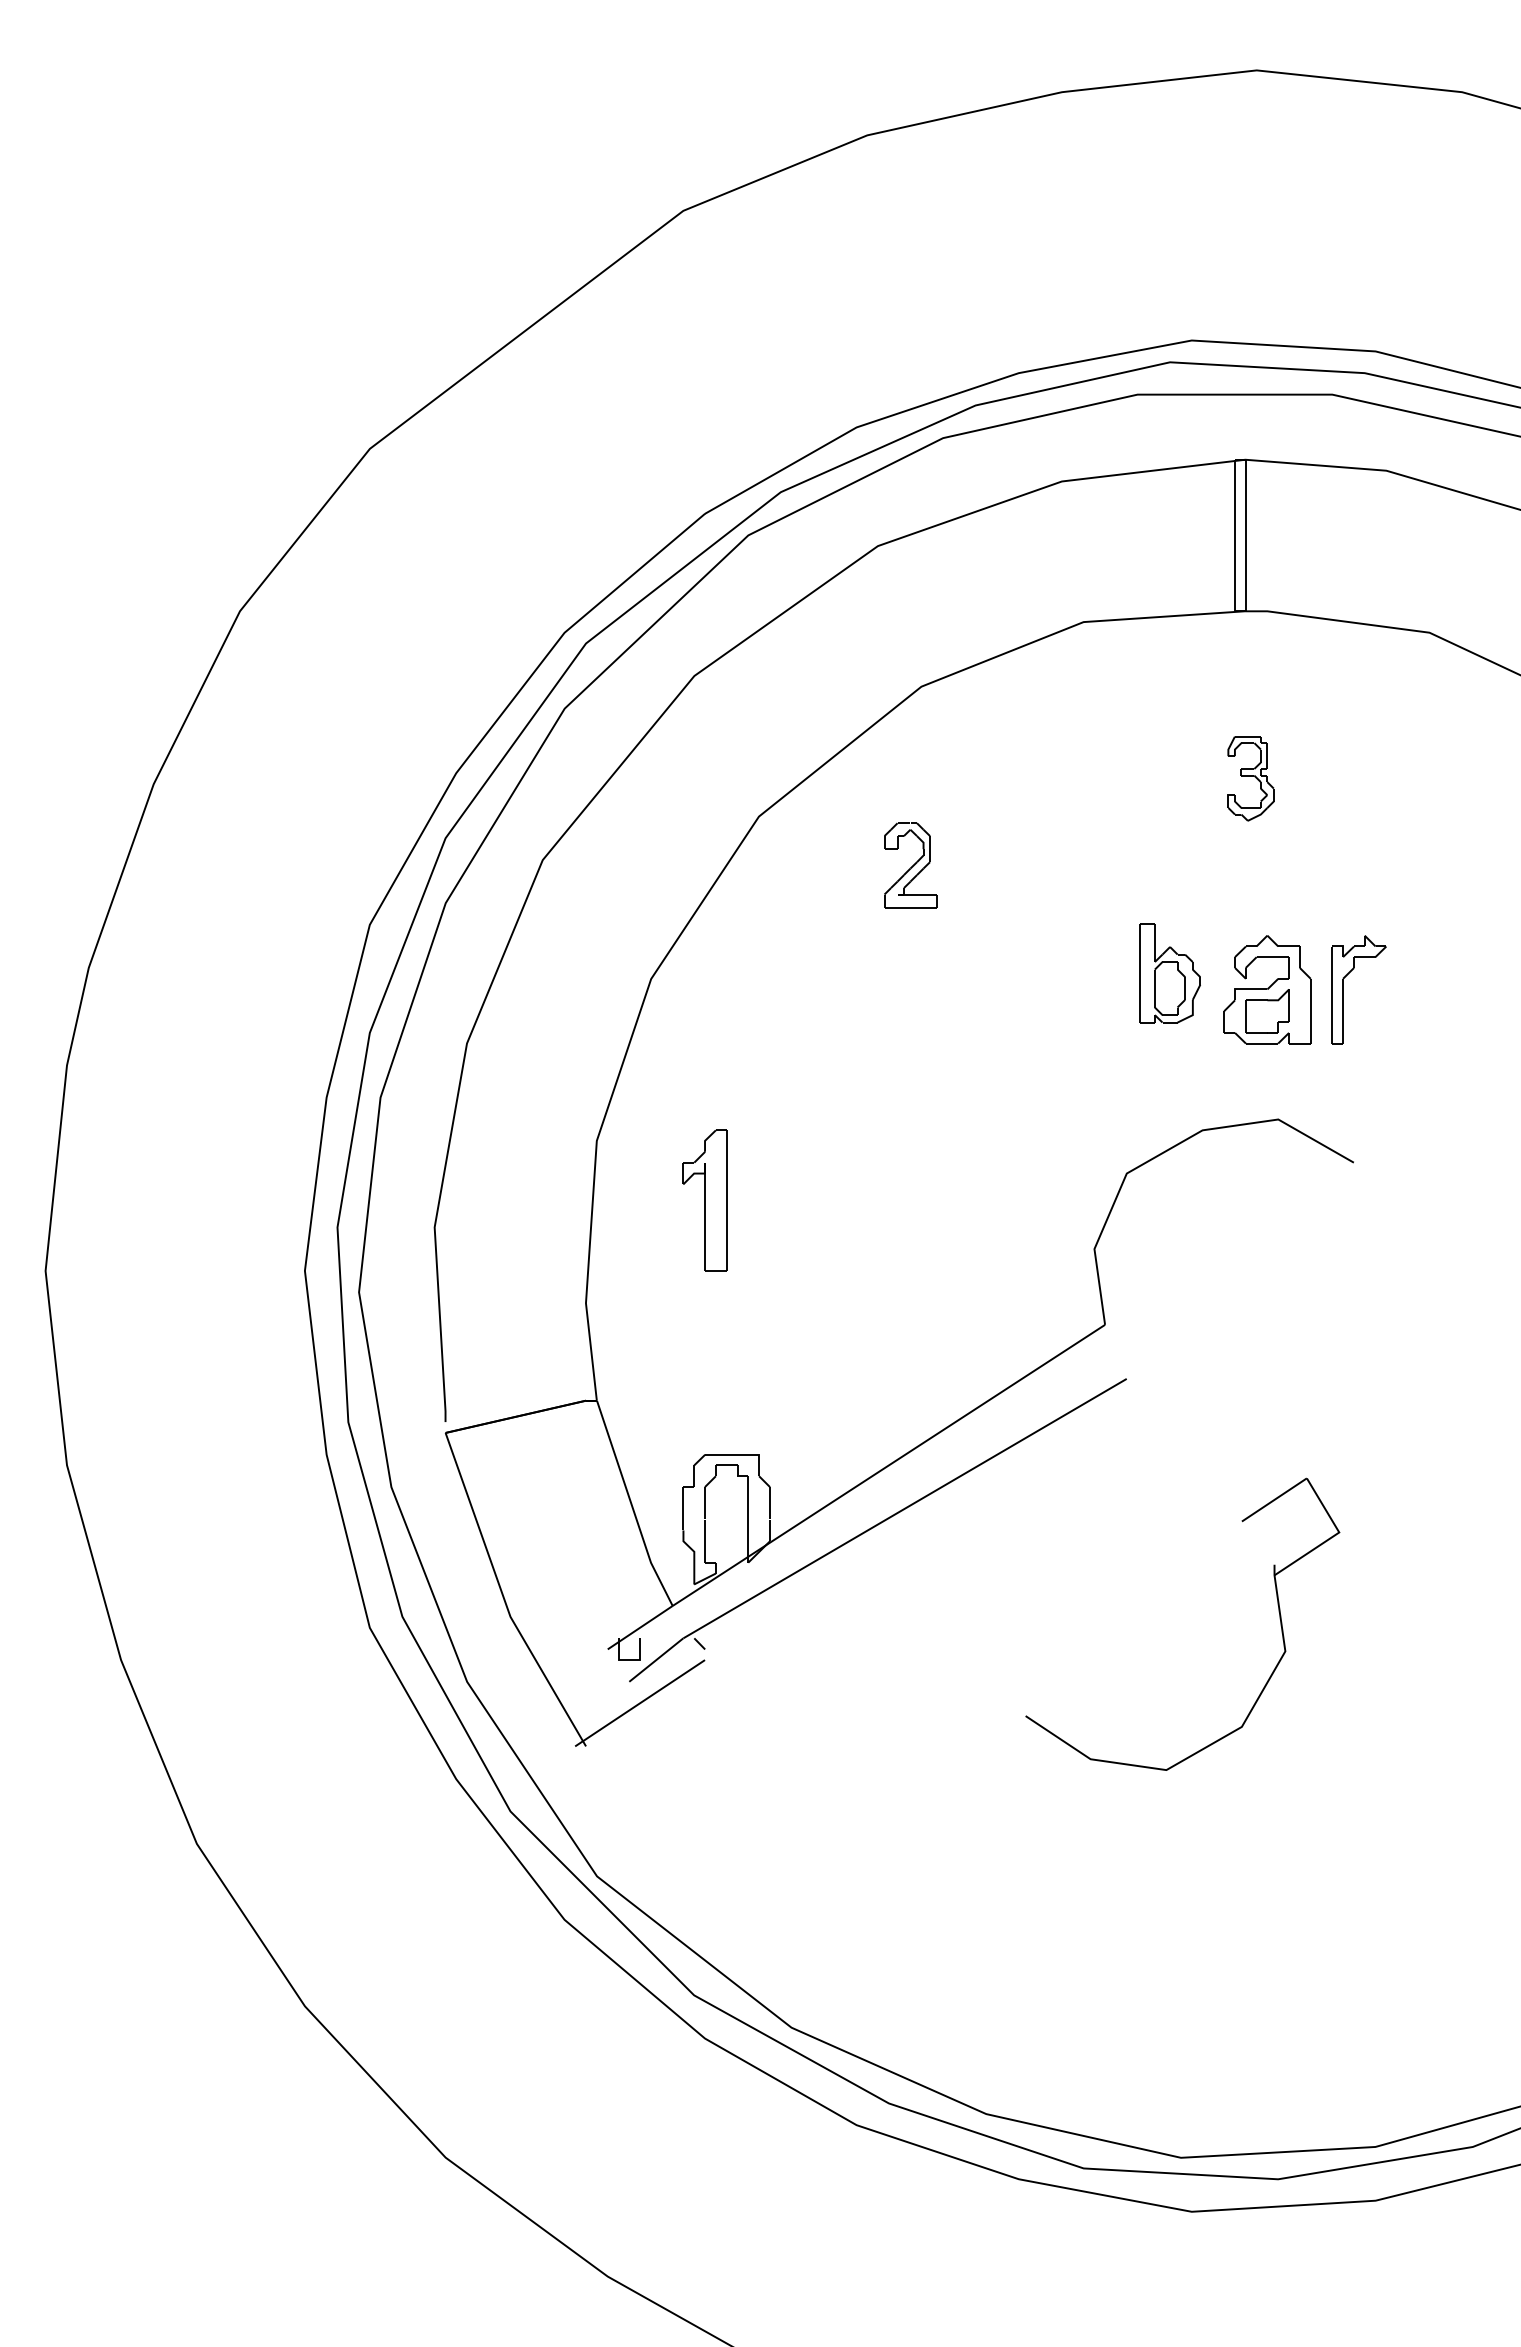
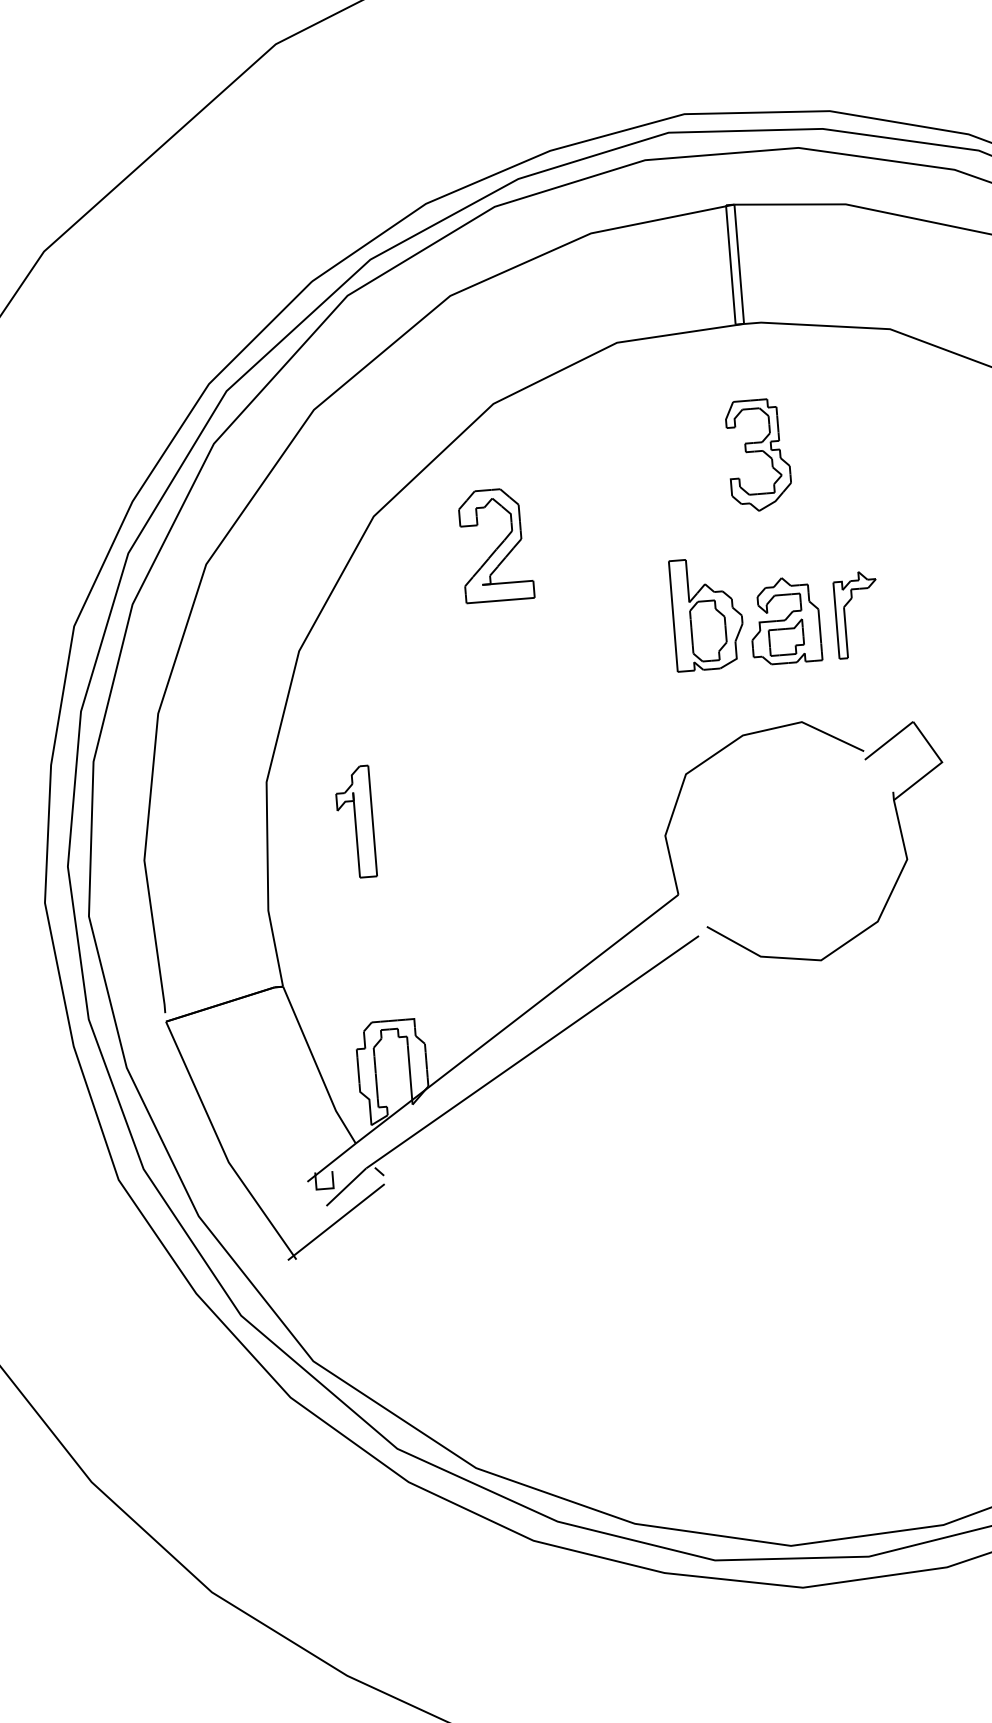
part: (1250, 778) -> (758, 455), size x1.67
part: (910, 865) -> (496, 545), size x1.67
part: (1169, 973) -> (706, 614), size x1.43
part: (1278, 1612) -> (899, 829), moved

